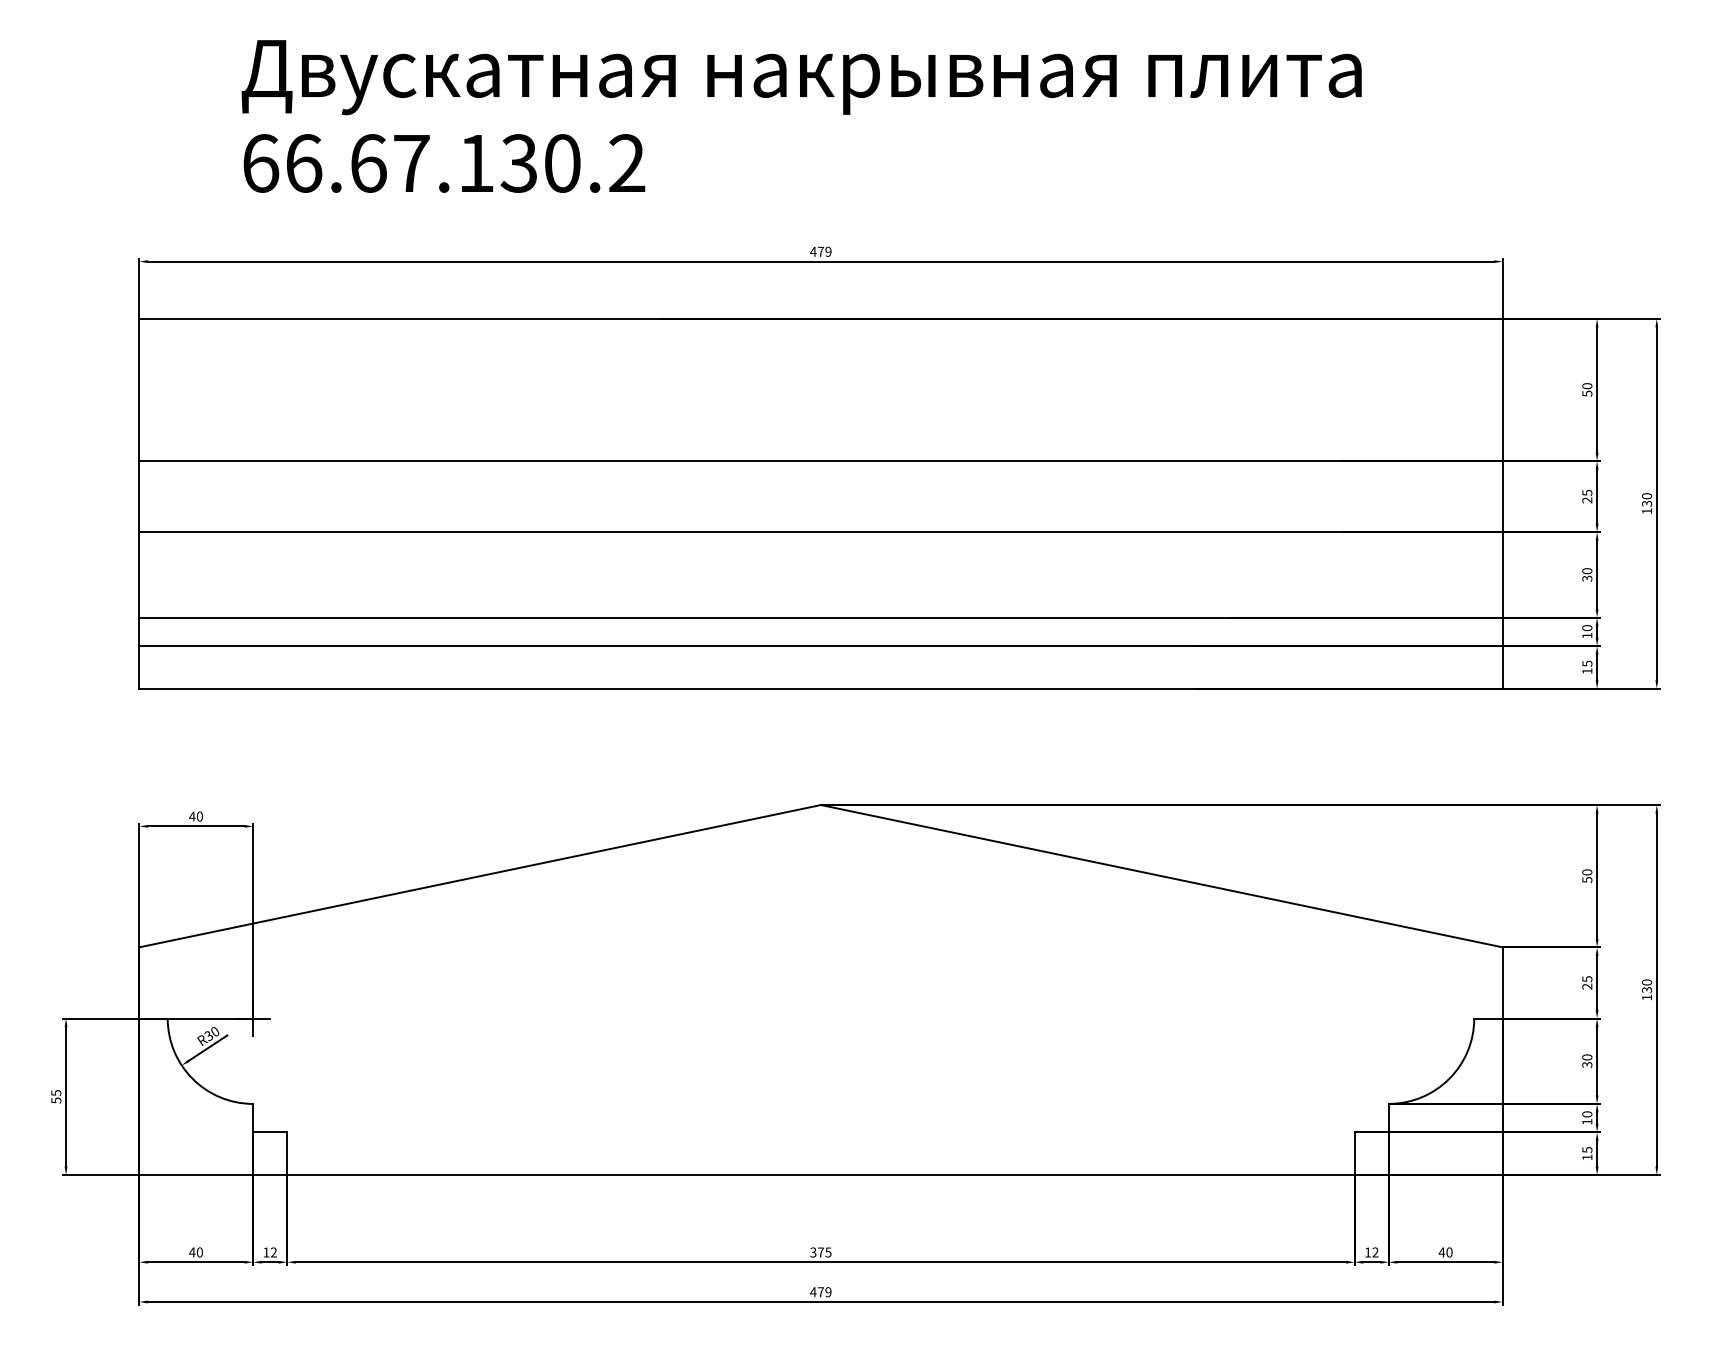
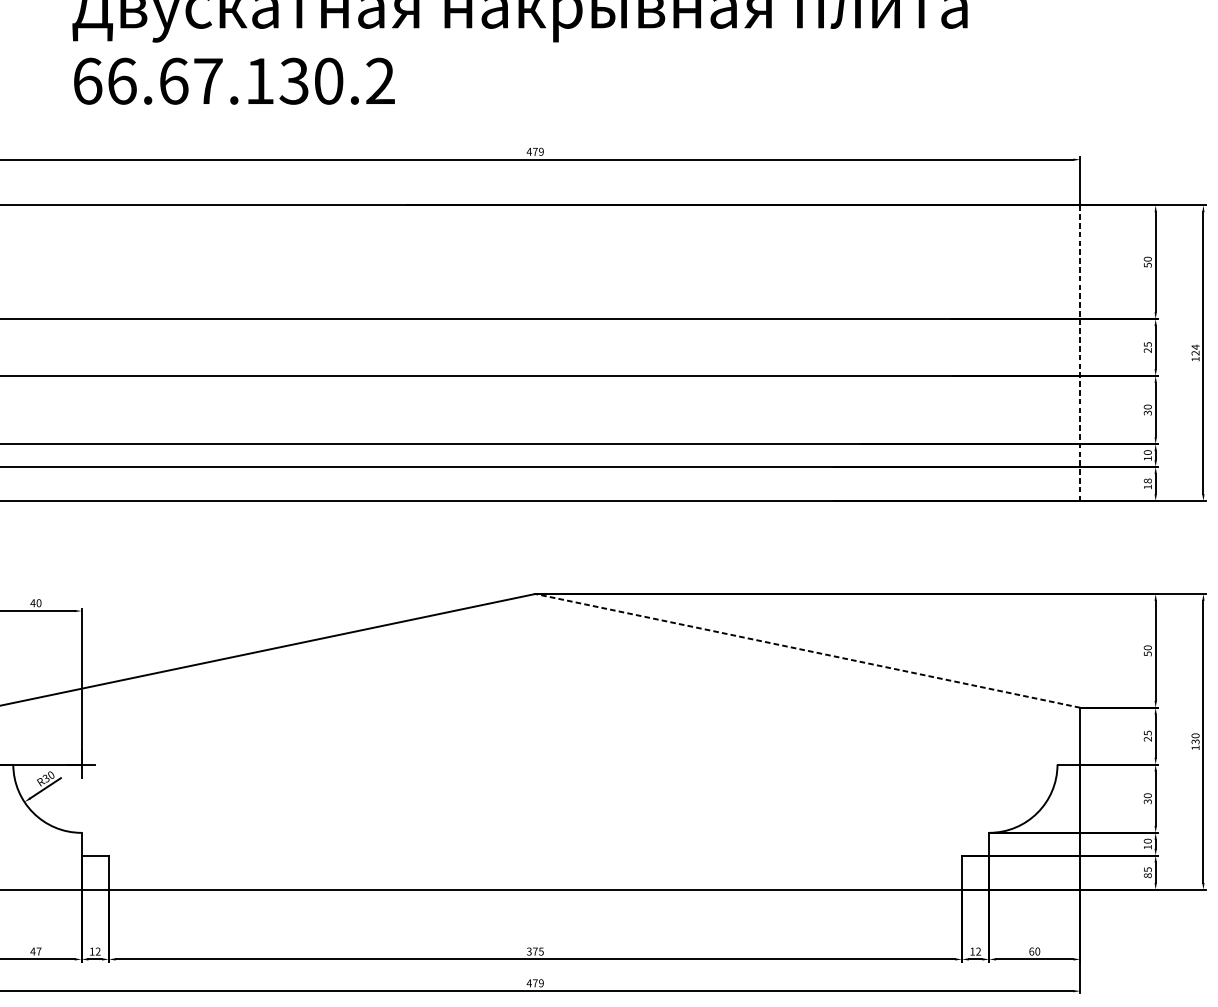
text: (1647, 499) -> (1195, 349), 130 -> 124
line: (1502, 503) -> (1080, 353), solid -> dashed
text: (1587, 663) -> (1148, 480), 15 -> 18
line: (1161, 876) -> (807, 651), solid -> dashed
text: (1587, 1157) -> (1148, 875), 15 -> 85
text: (199, 1252) -> (38, 951), 40 -> 47
text: (1441, 1252) -> (1031, 951), 40 -> 60

